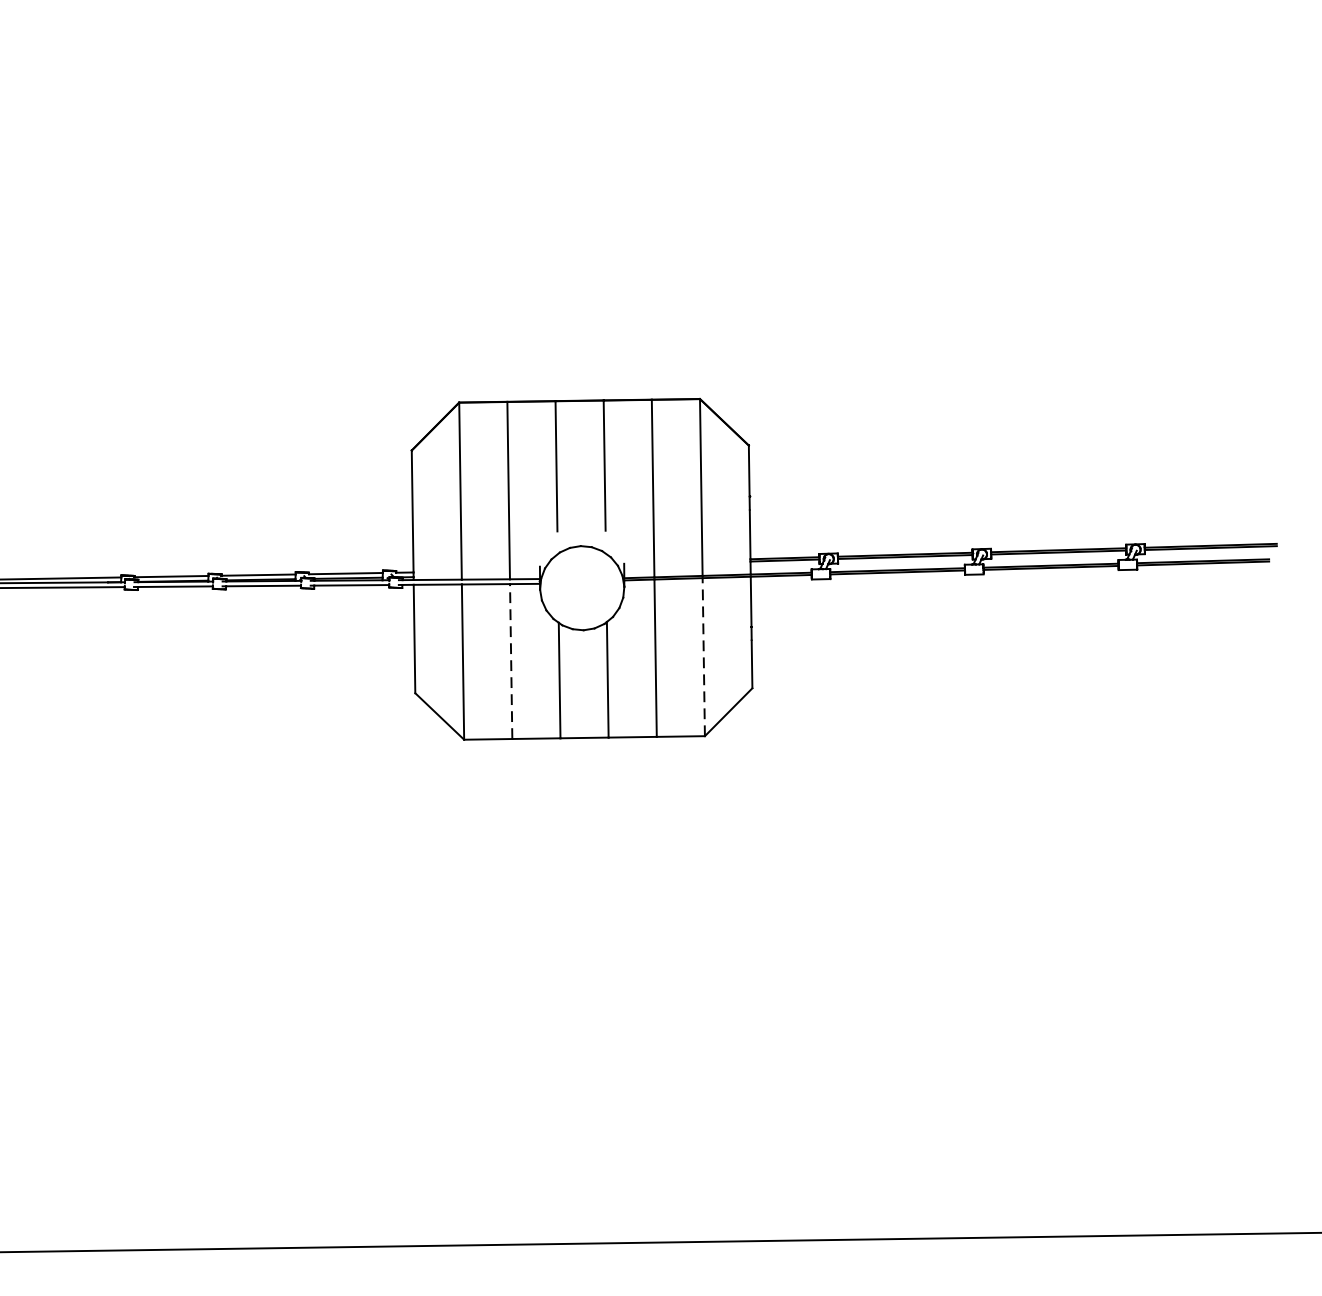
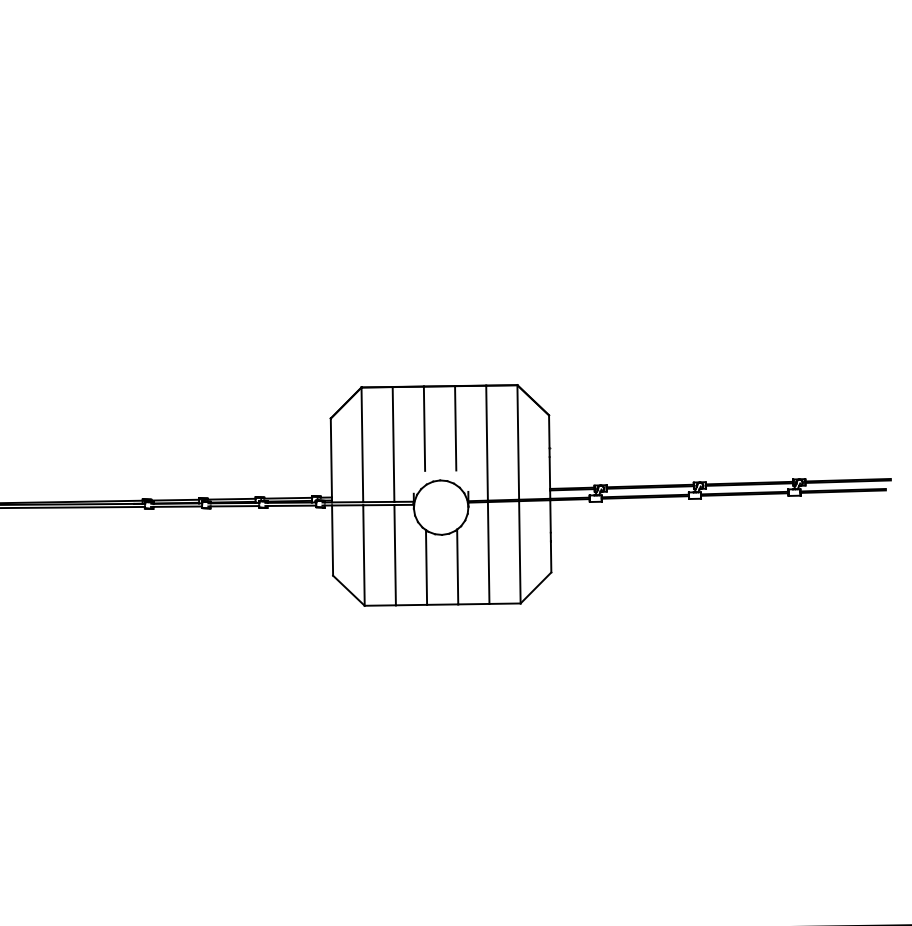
line: (703, 655) -> (519, 551), dashed -> solid
line: (511, 660) -> (395, 554), dashed -> solid

